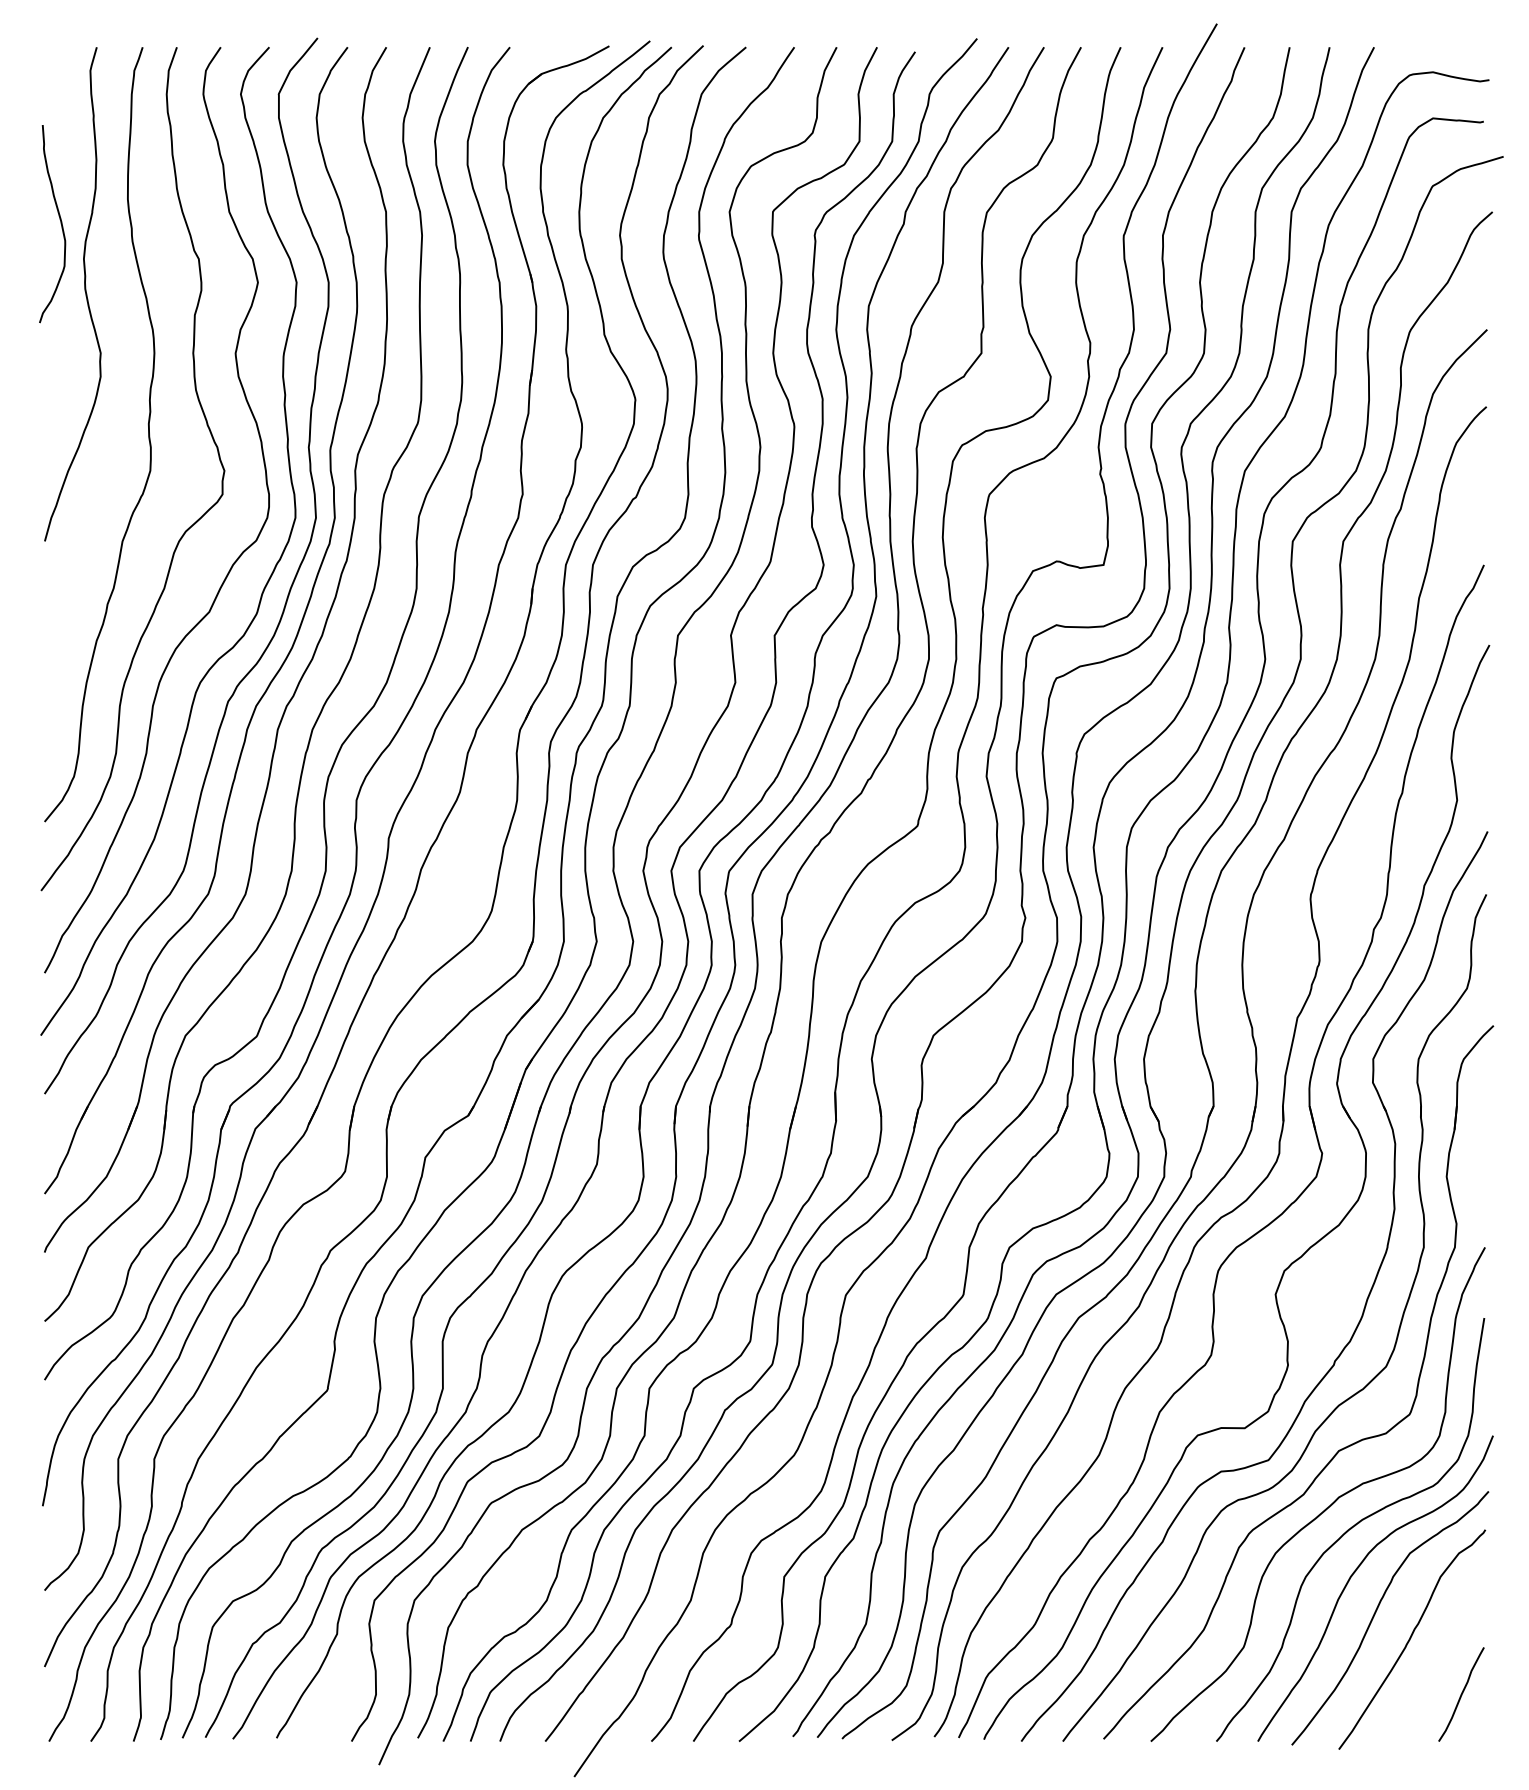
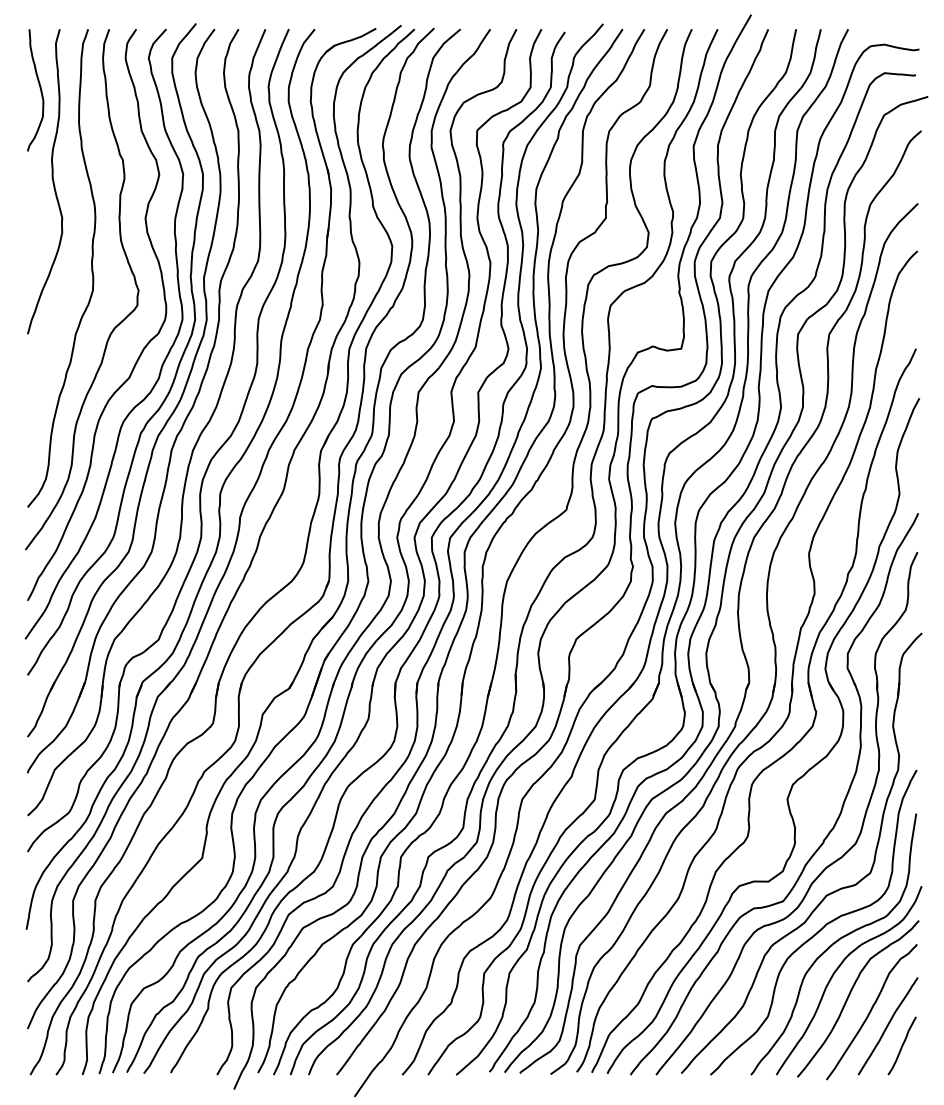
curve: (58, 221) -> (39, 88), moved
curve: (1437, 1662) -> (887, 1026), added

